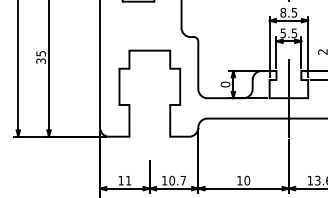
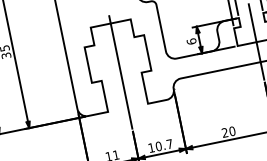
text: (224, 84) -> (190, 41), 0 -> 6
line: (149, 100) -> (120, 72), added
text: (239, 180) -> (224, 132), 10 -> 20

